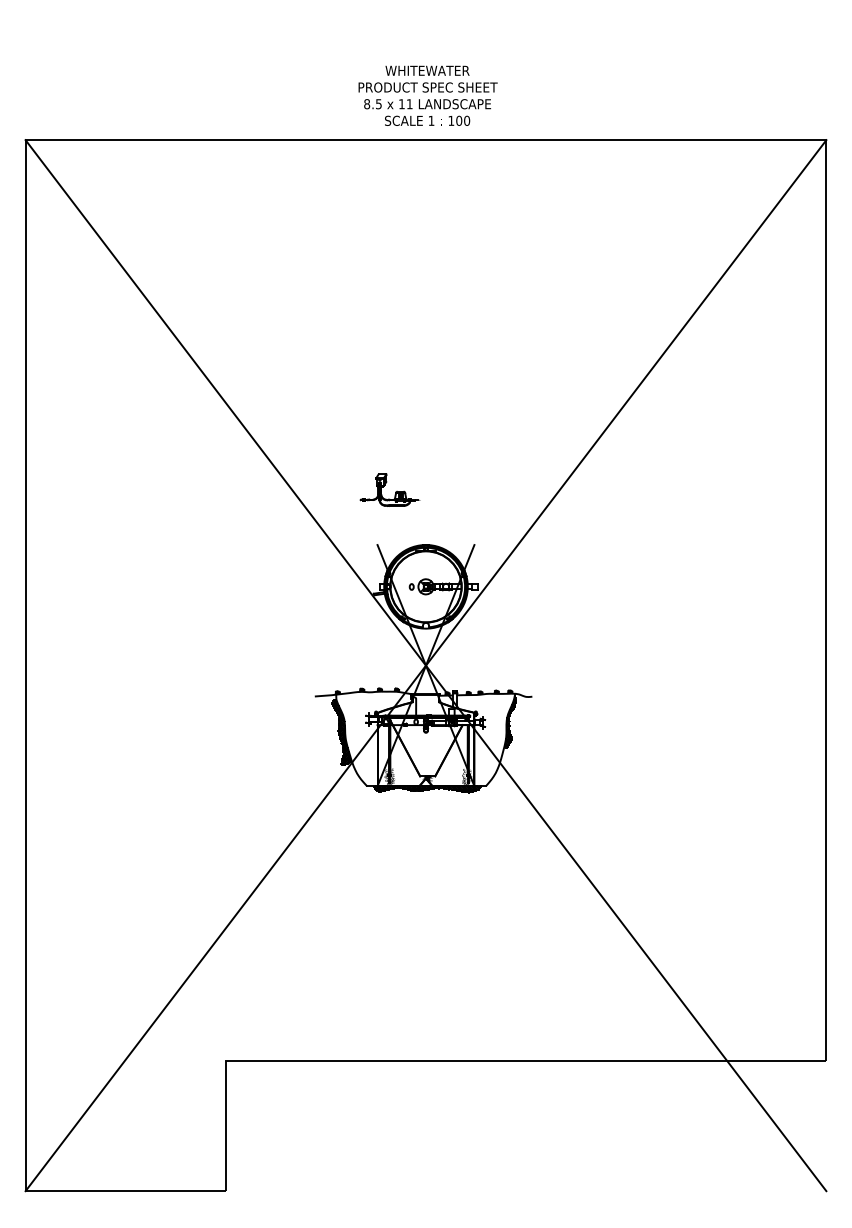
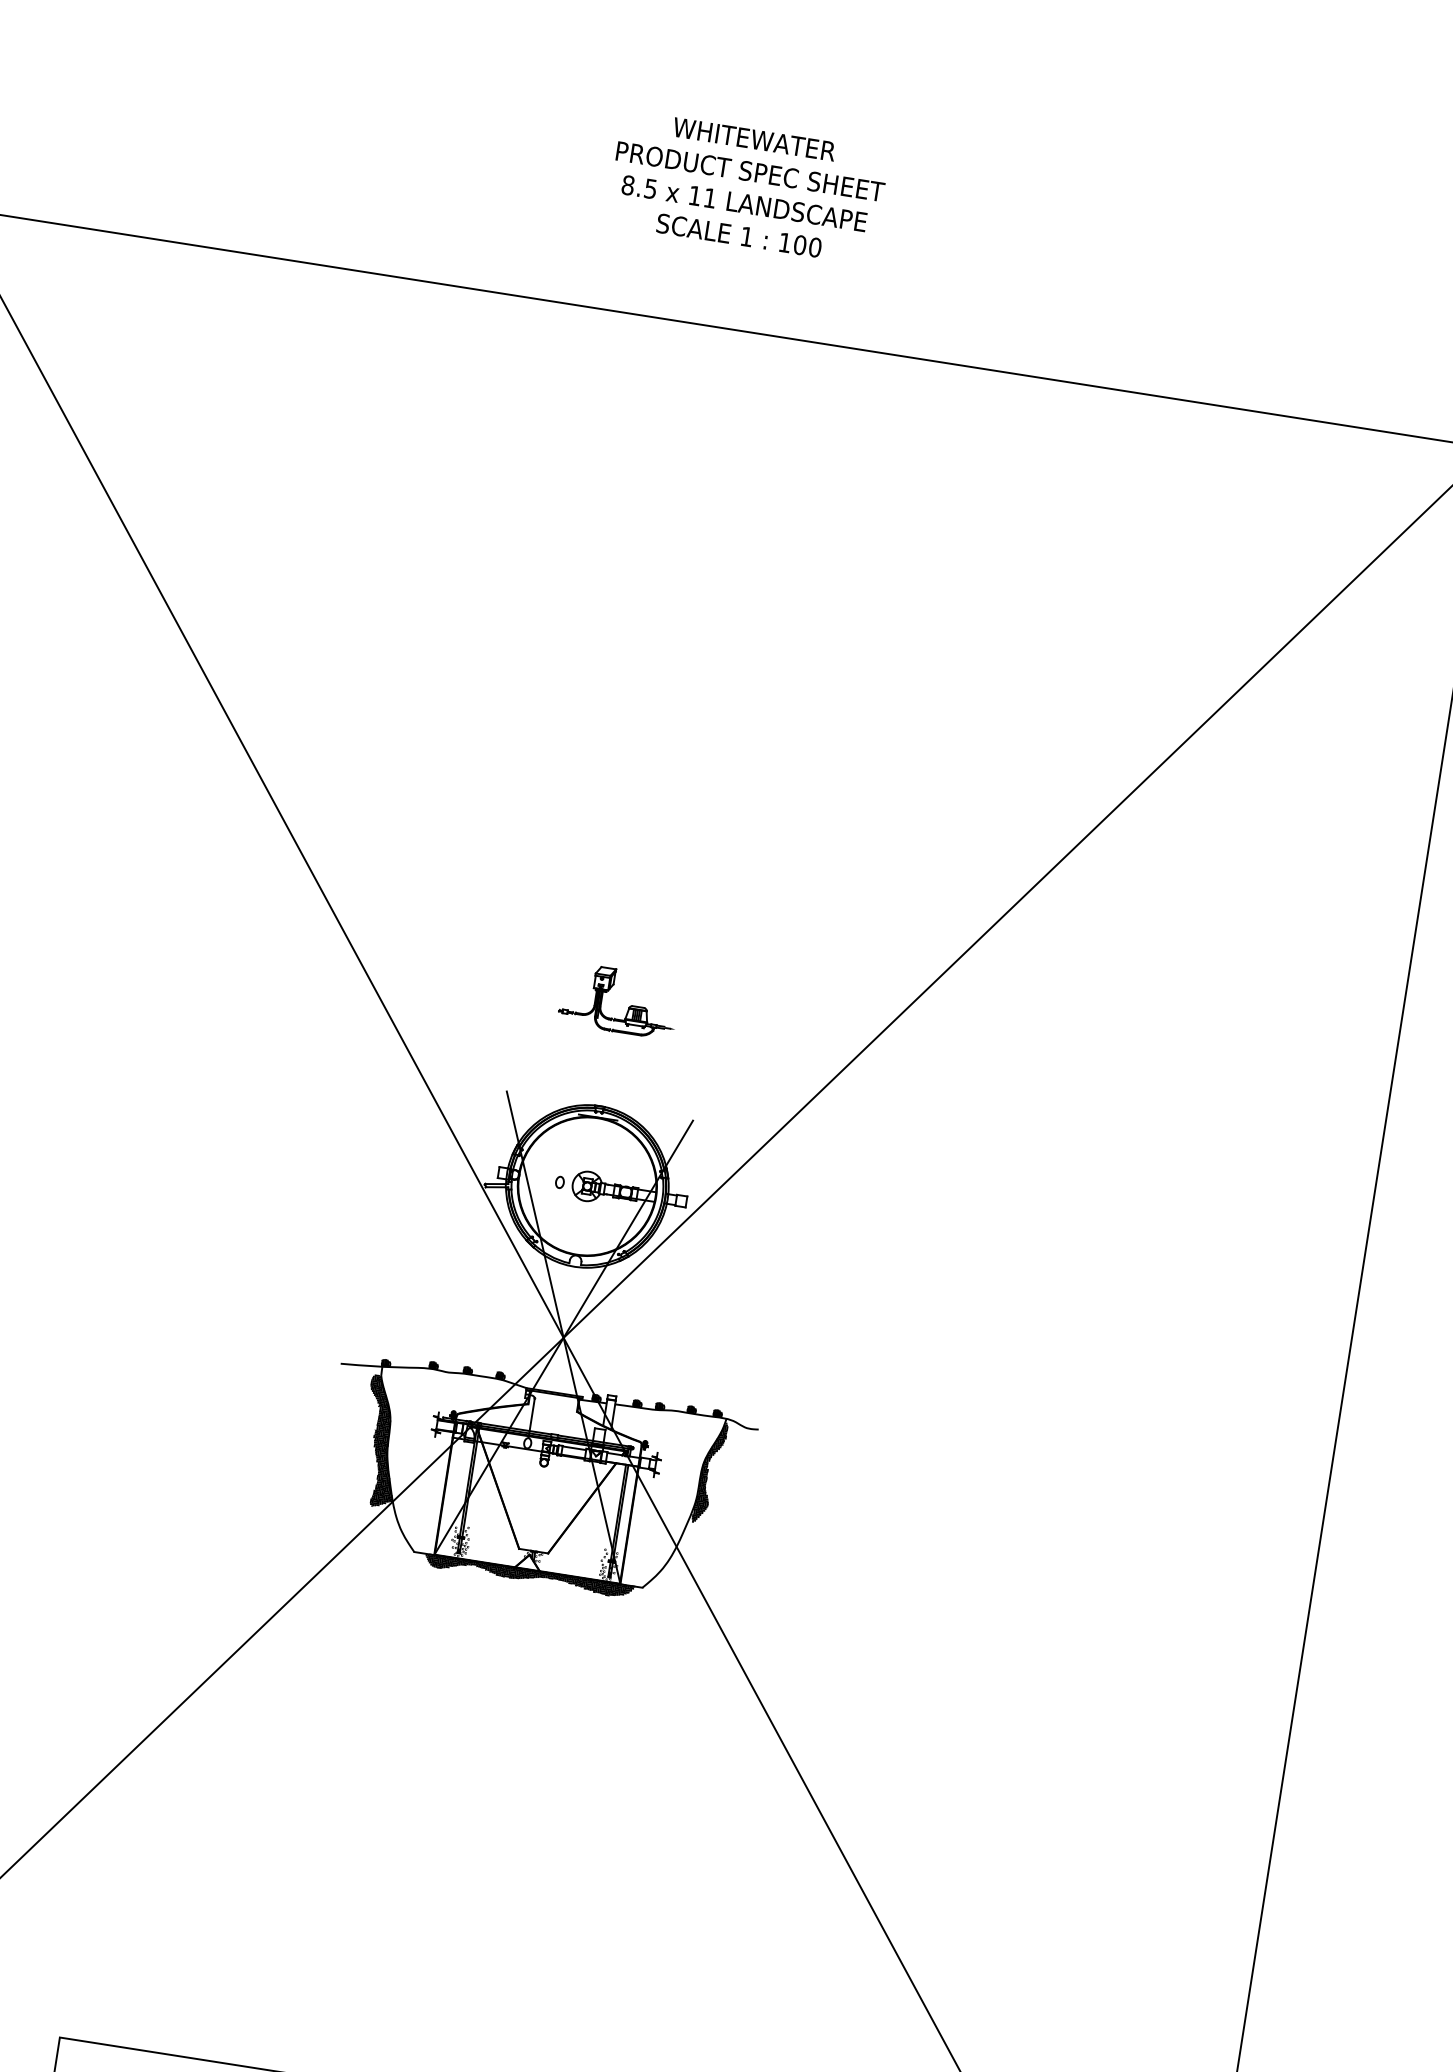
text: (427, 95) -> (746, 186), moved
part: (389, 489) -> (617, 999), moved

